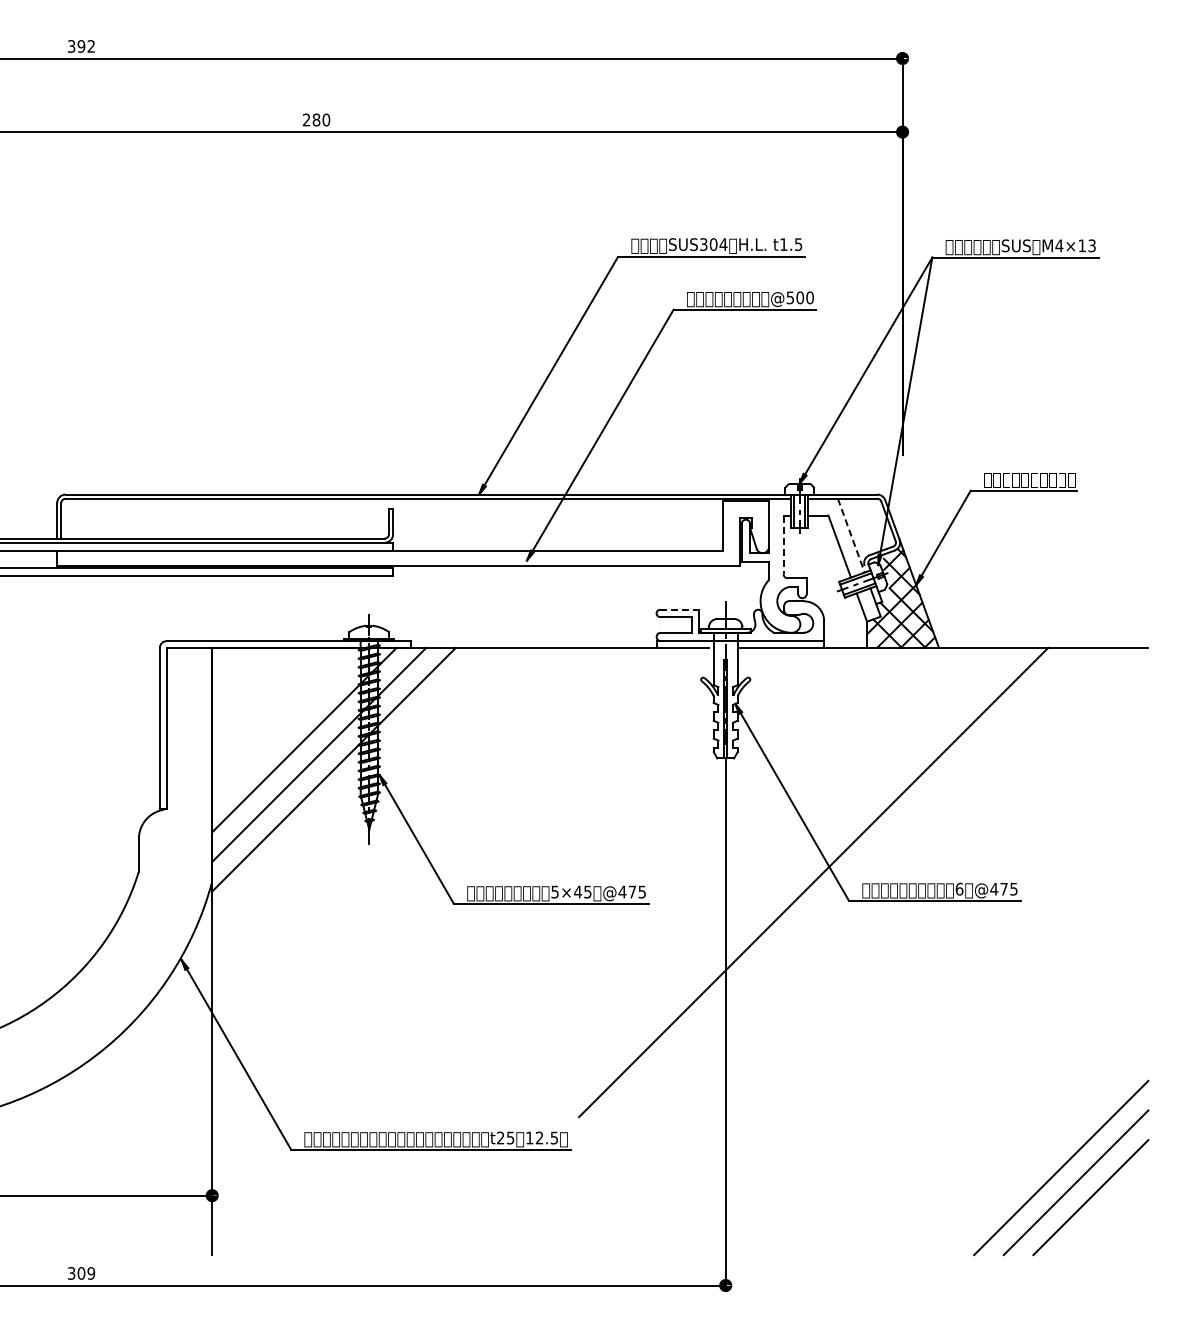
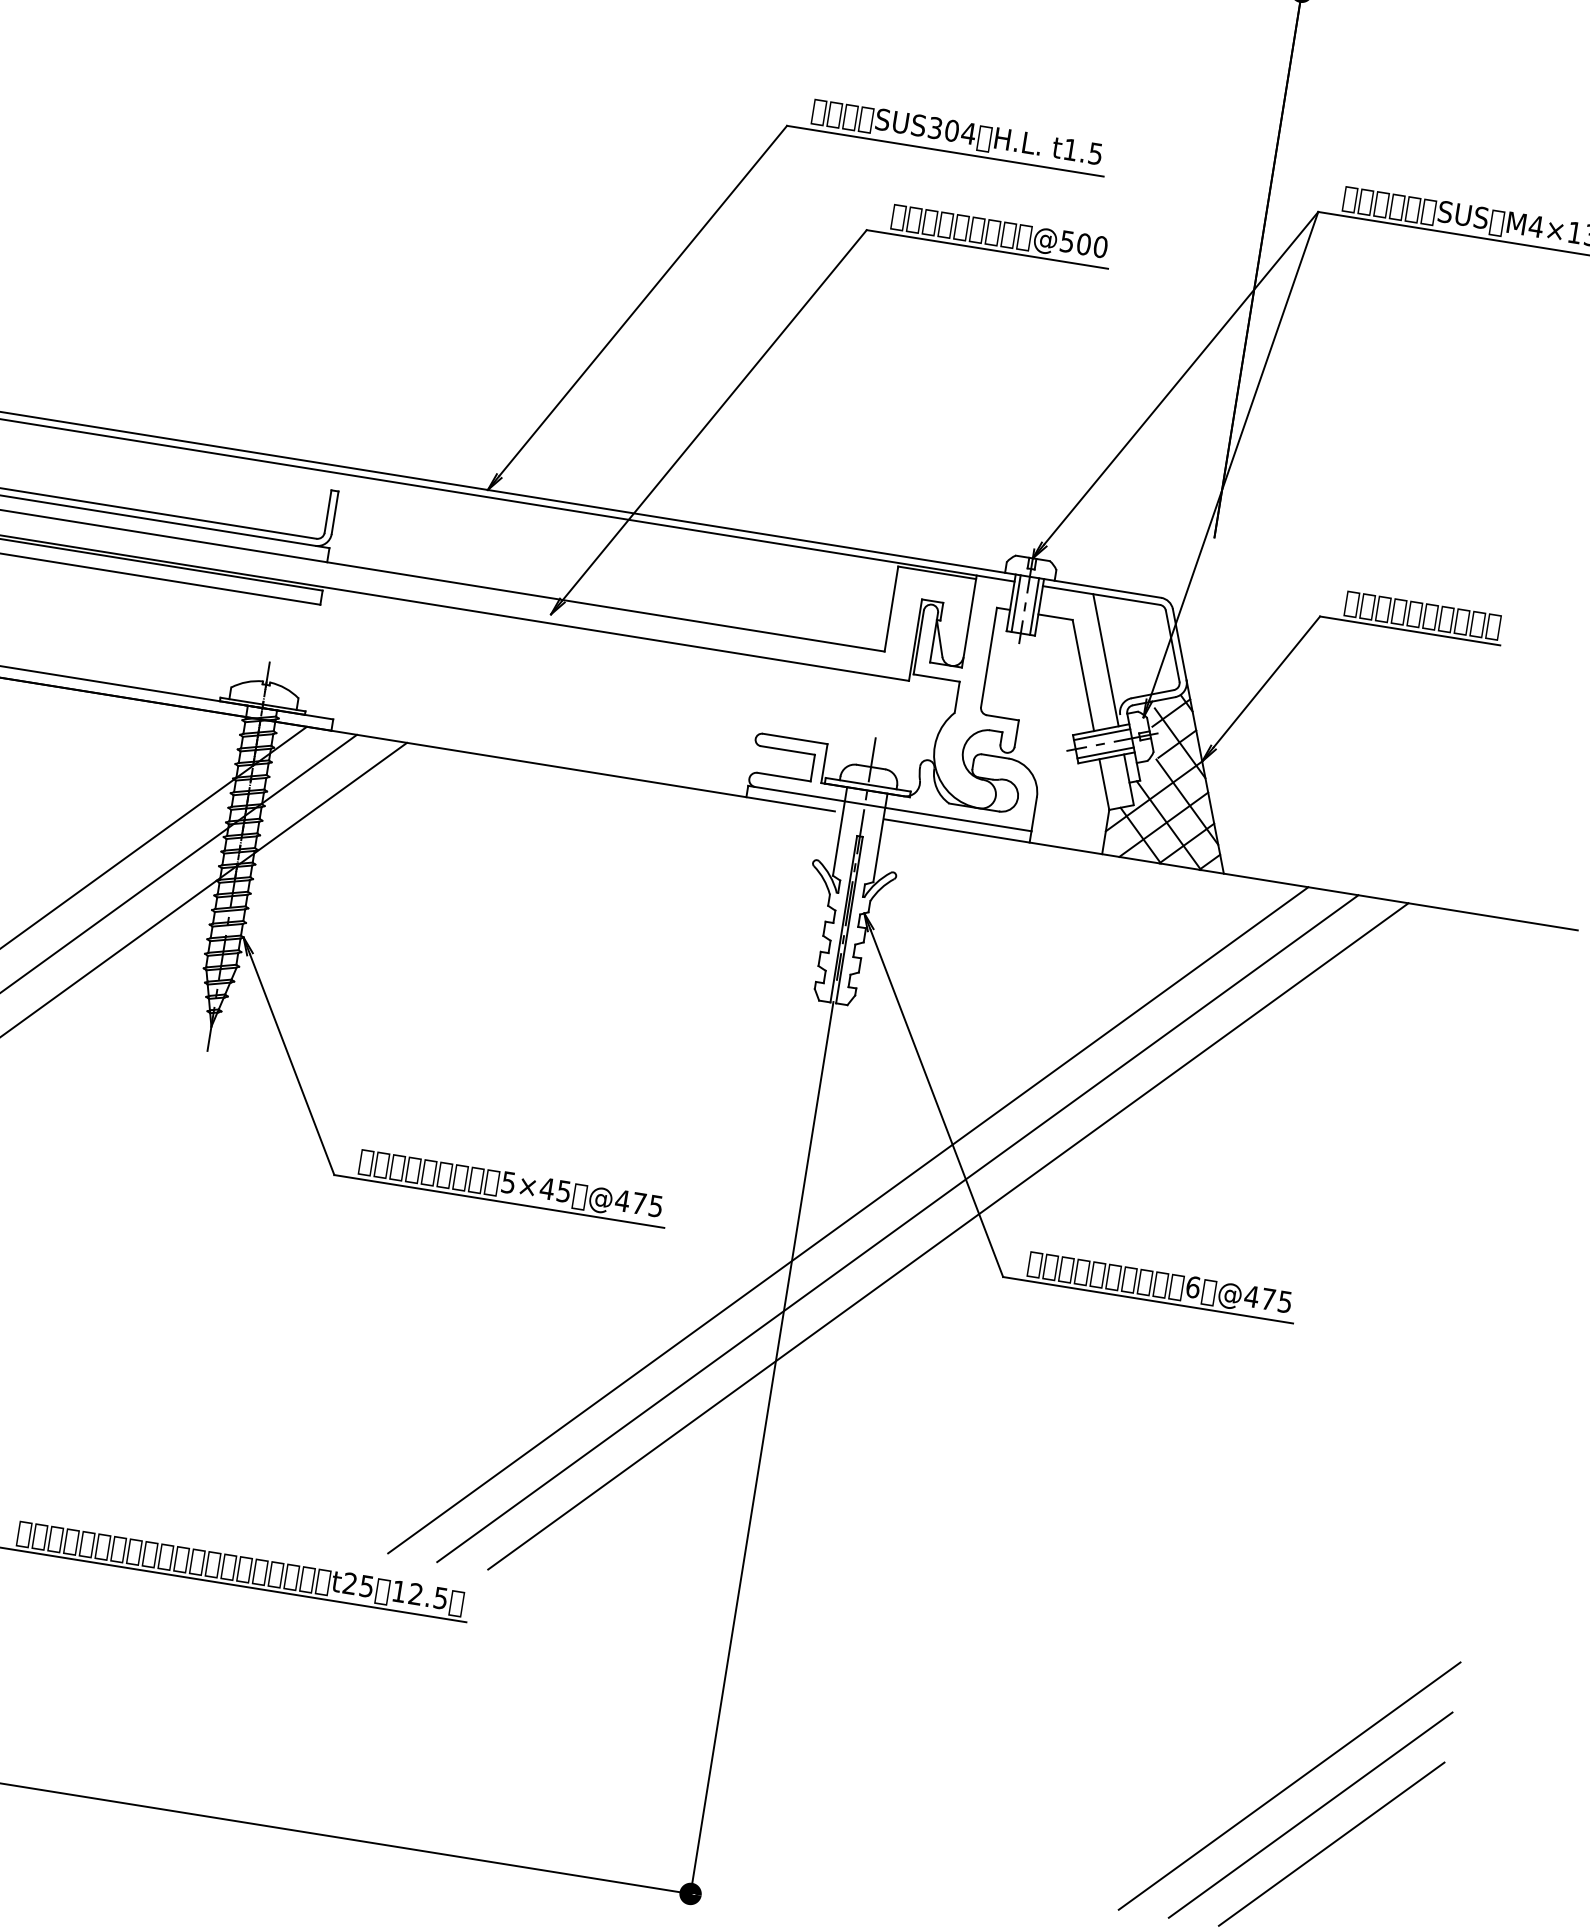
line: (851, 536) -> (1106, 661), dashed -> solid
line: (783, 545) -> (988, 658), dashed -> solid
line: (679, 609) -> (795, 738), dashed -> solid
line: (754, 882) -> (848, 1220), added
line: (783, 882) -> (897, 1228), added

